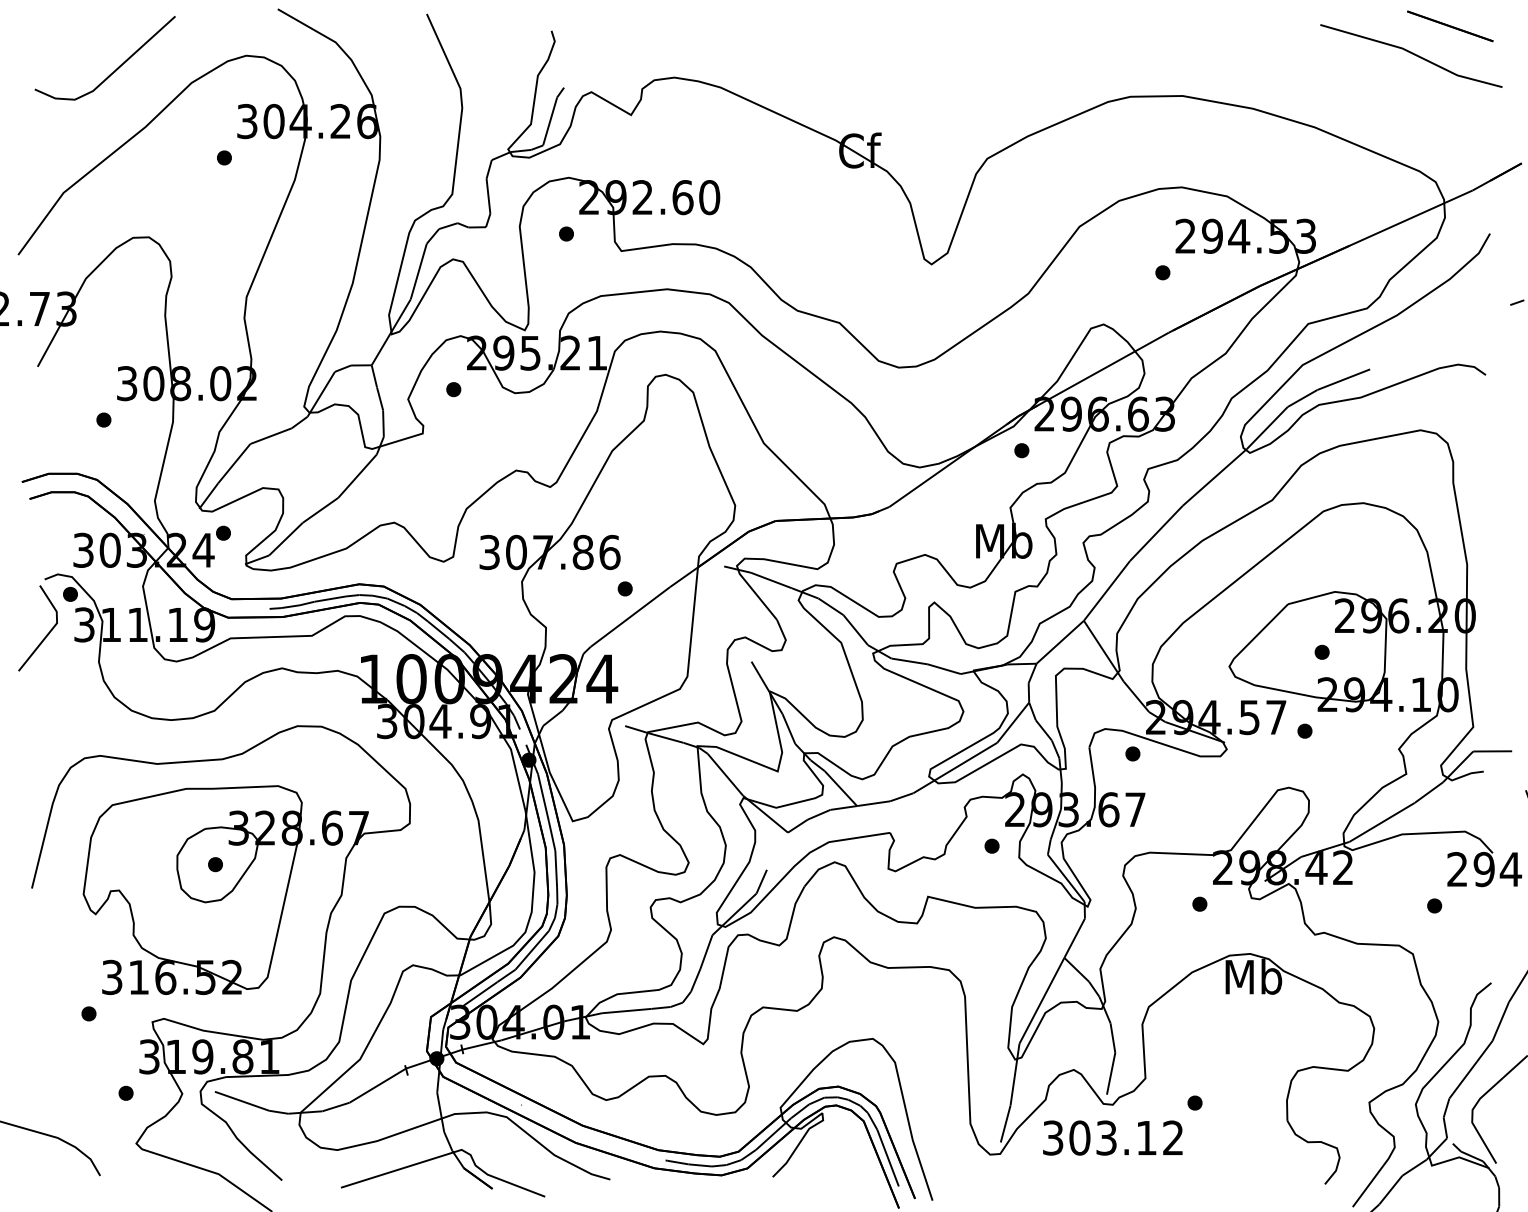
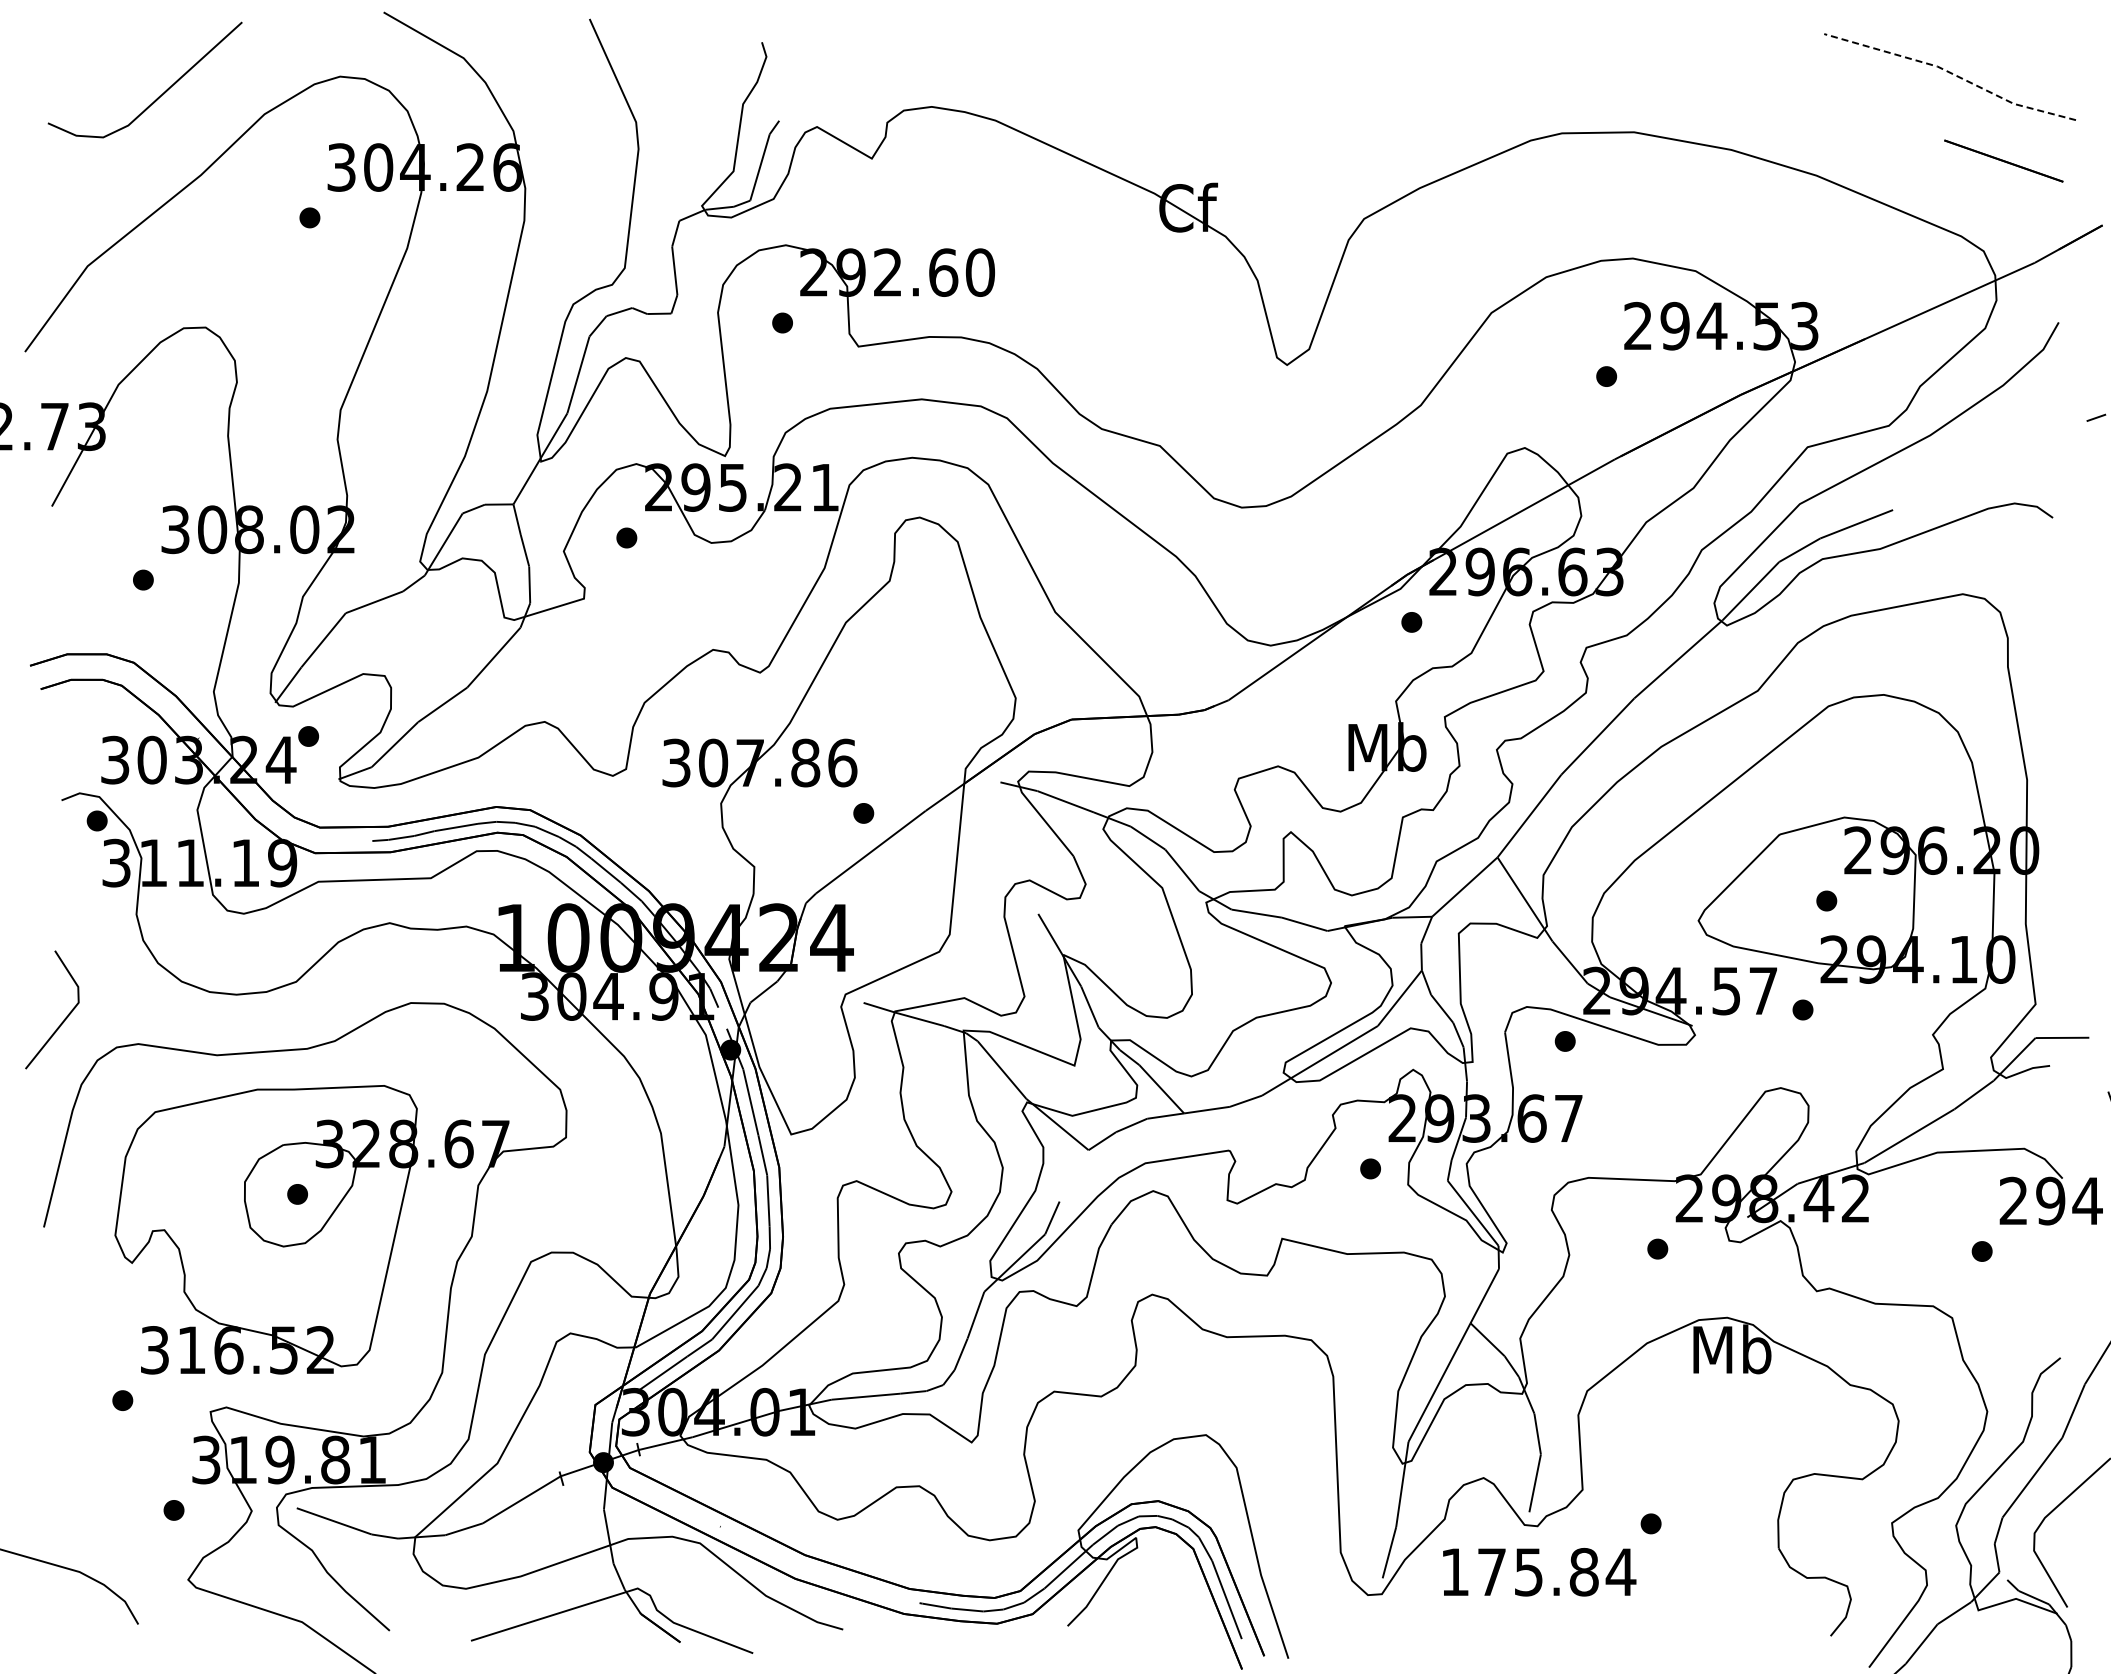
line: (1450, 25) -> (2003, 160), moved
line: (1412, 53) -> (1951, 73), solid -> dashed
line: (46, 634) -> (64, 1018), moved
text: (1113, 1137) -> (1538, 1571), 303.12 -> 175.84

